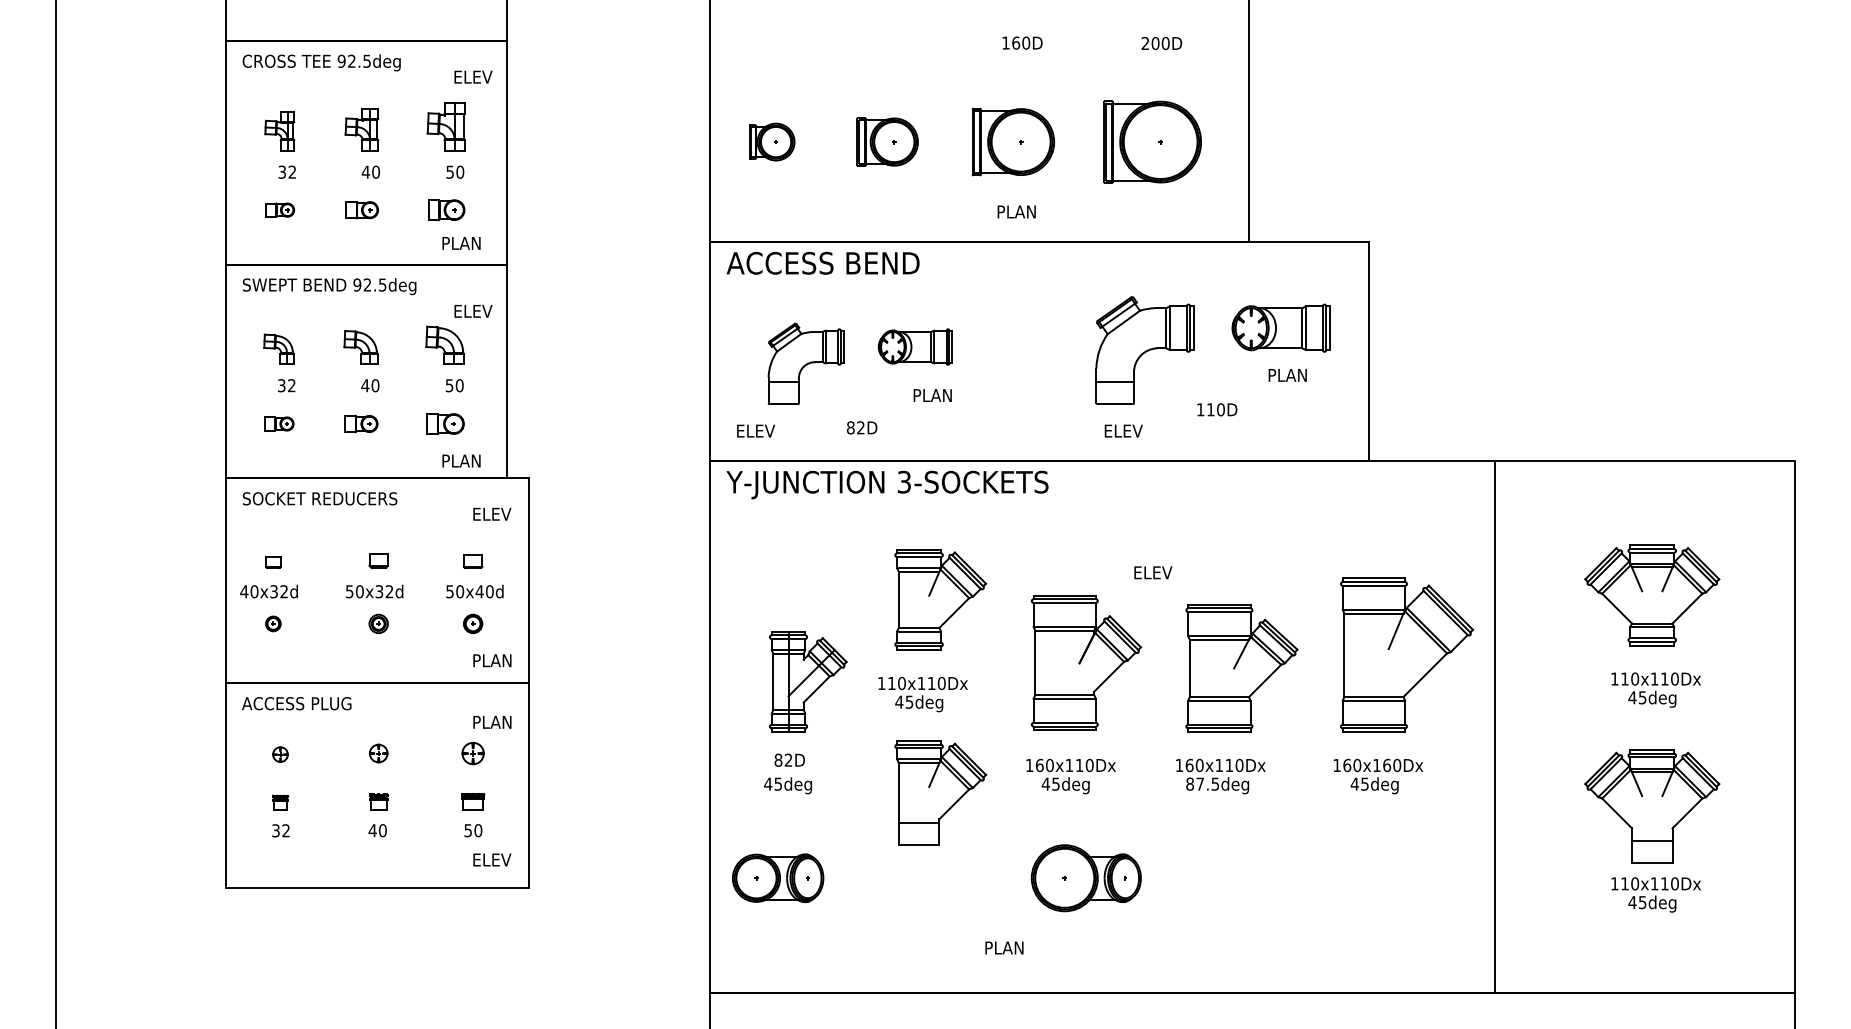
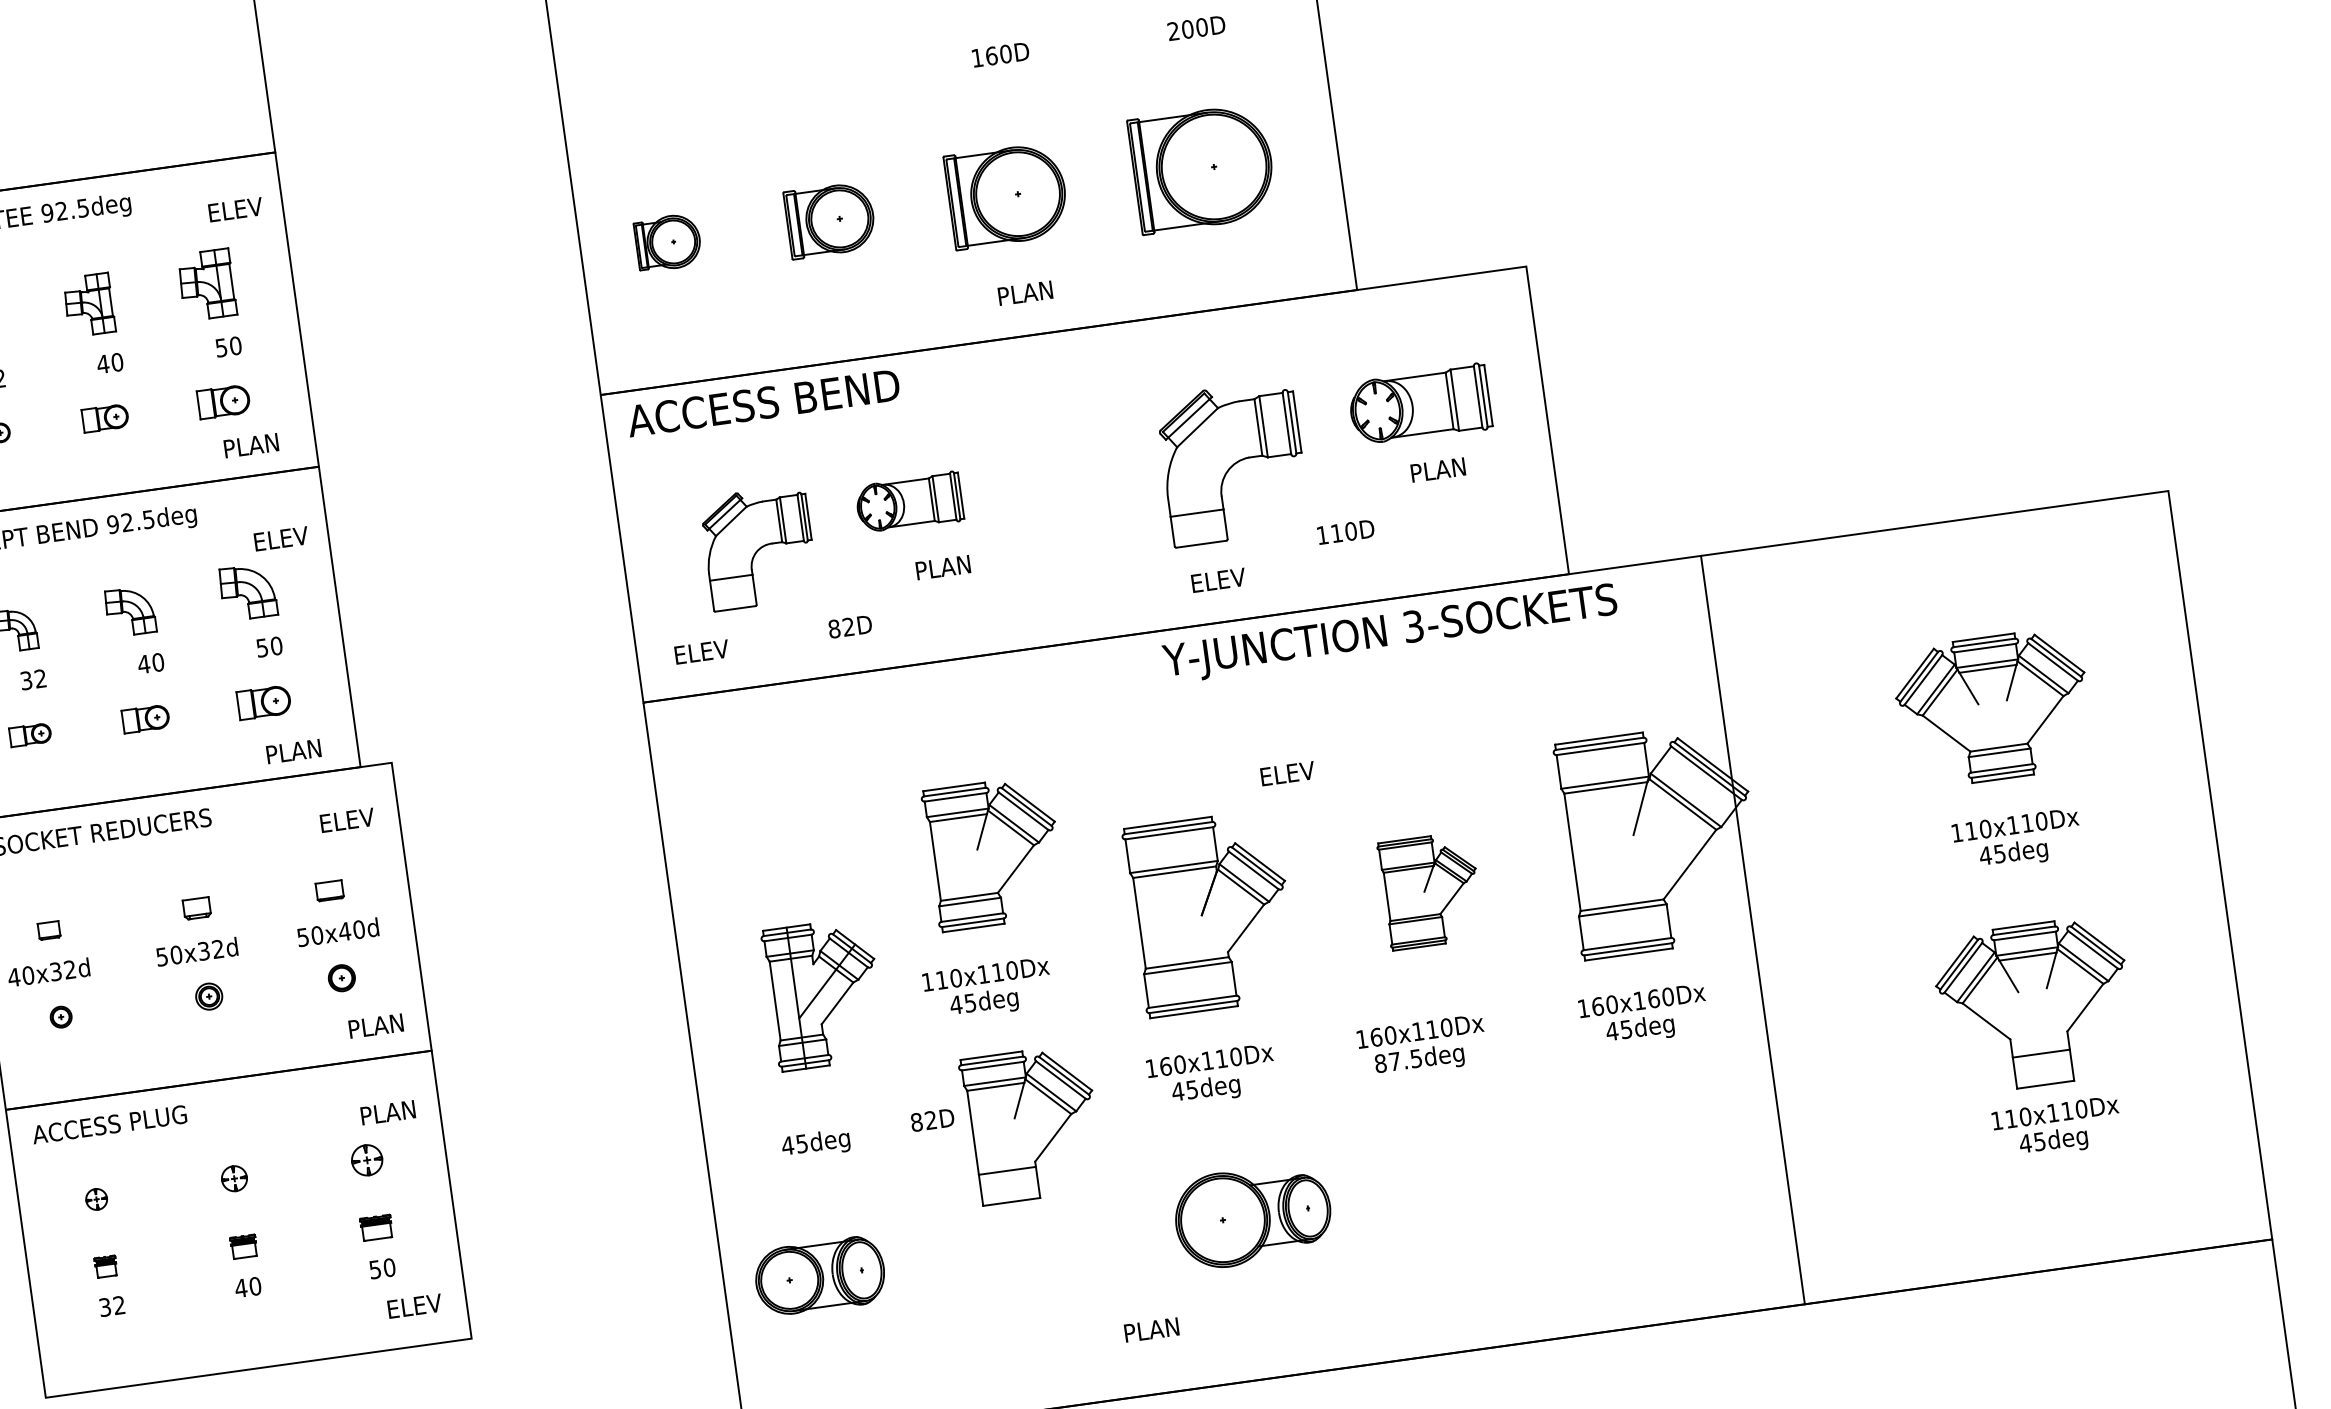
text: (887, 484) -> (1390, 632), moved
part: (1241, 668) -> (1430, 890), size x0.6
line: (1494, 726) -> (1752, 929), moved
text: (789, 759) -> (932, 1119), moved

